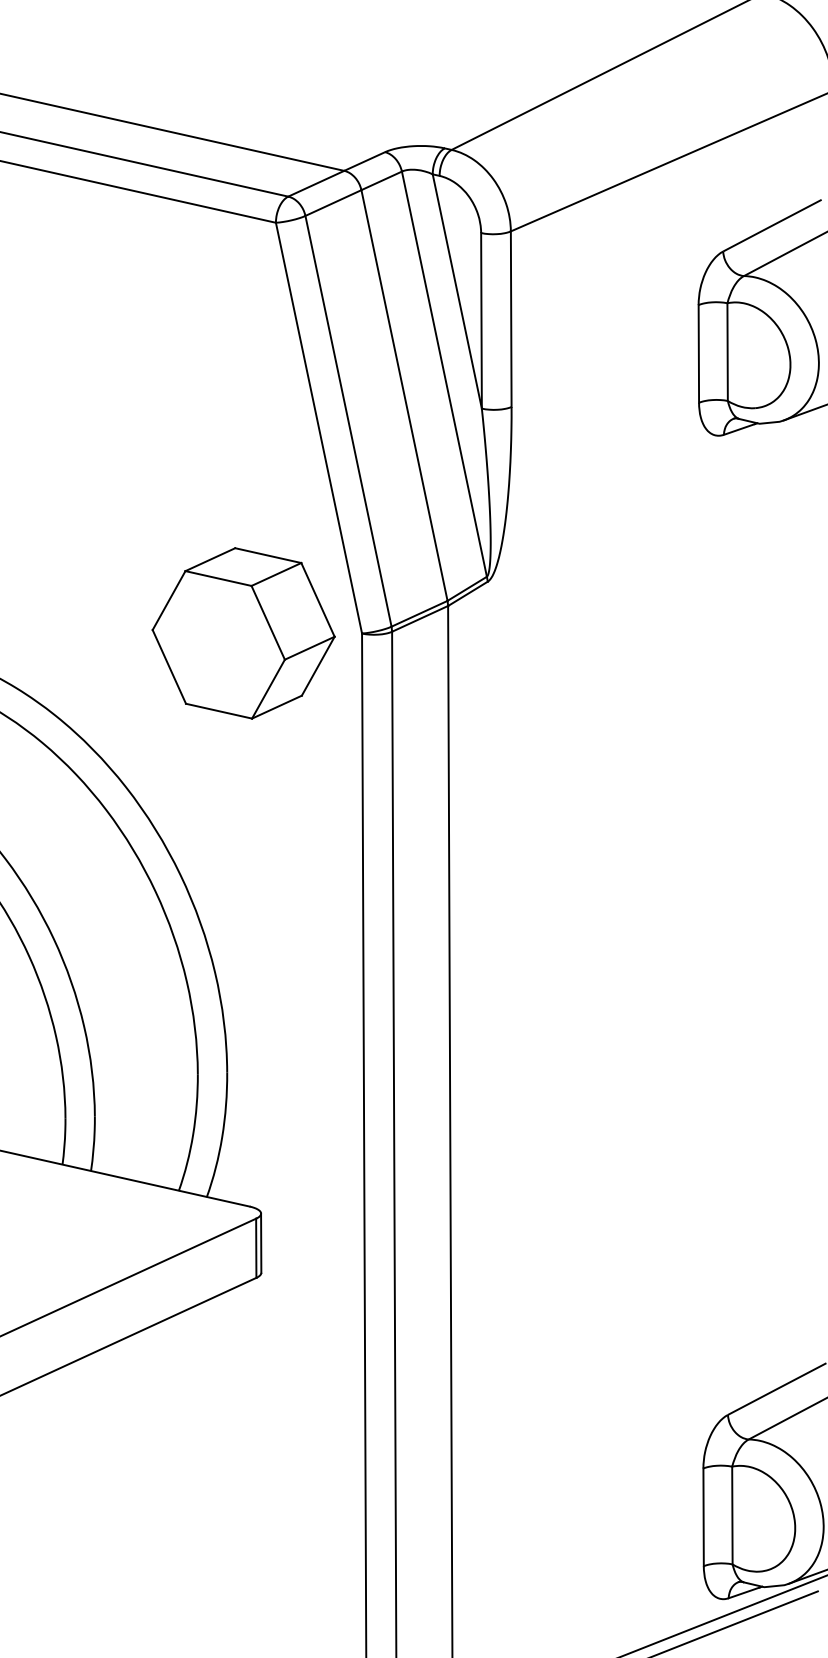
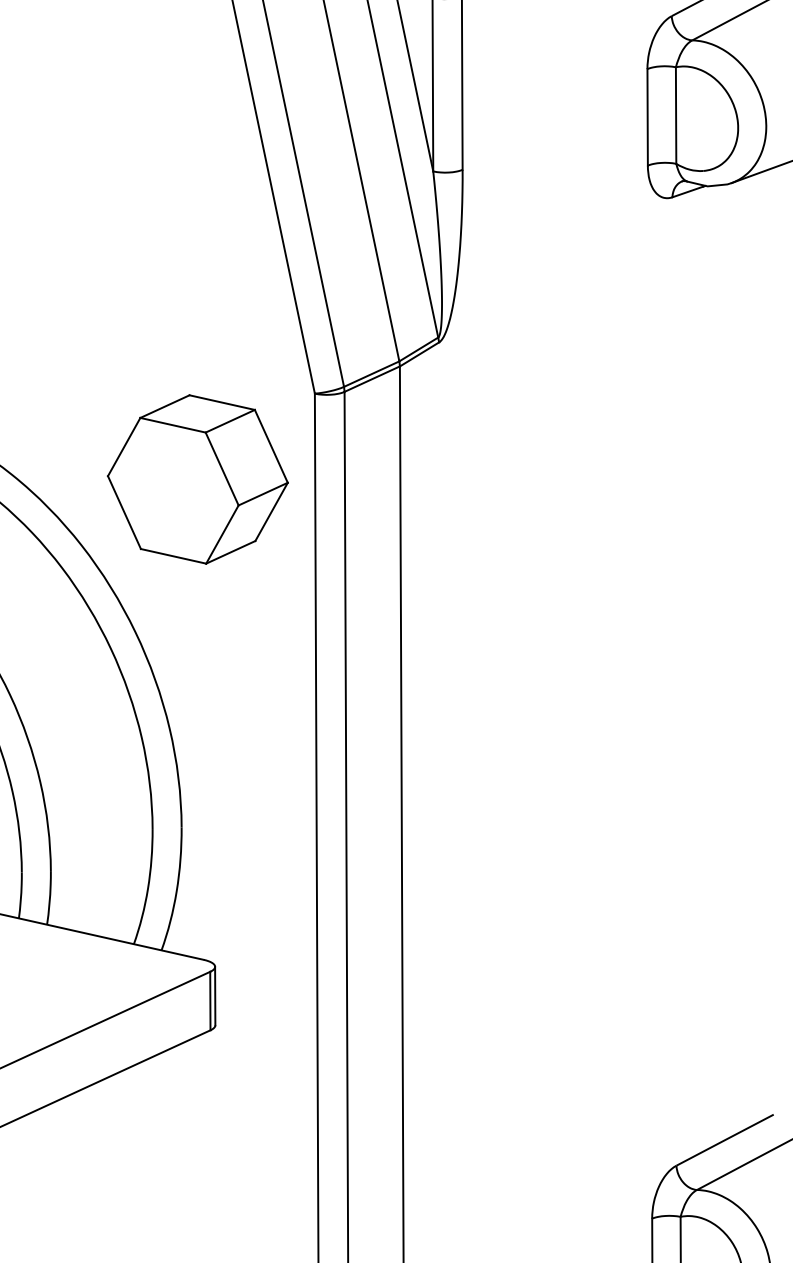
part: (243, 633) -> (197, 479), moved

